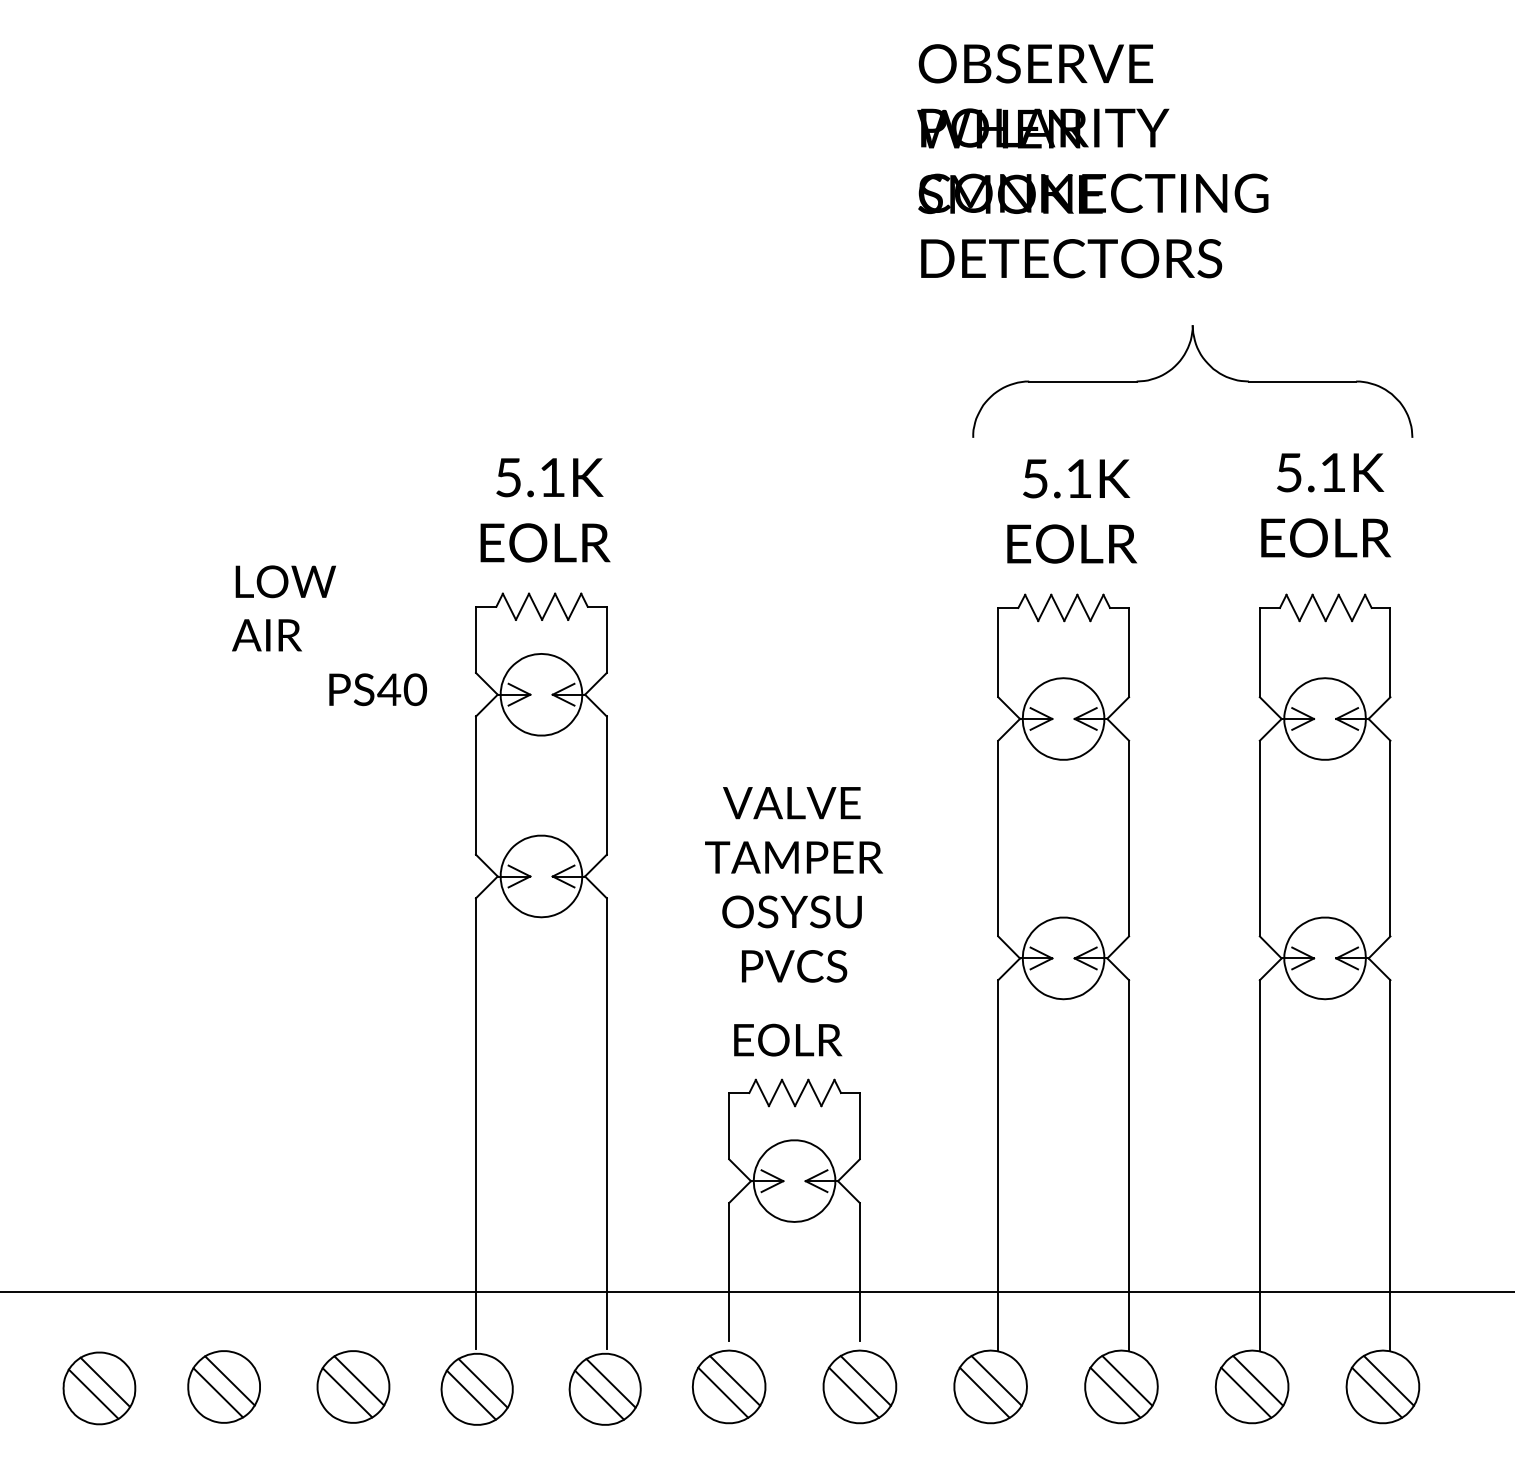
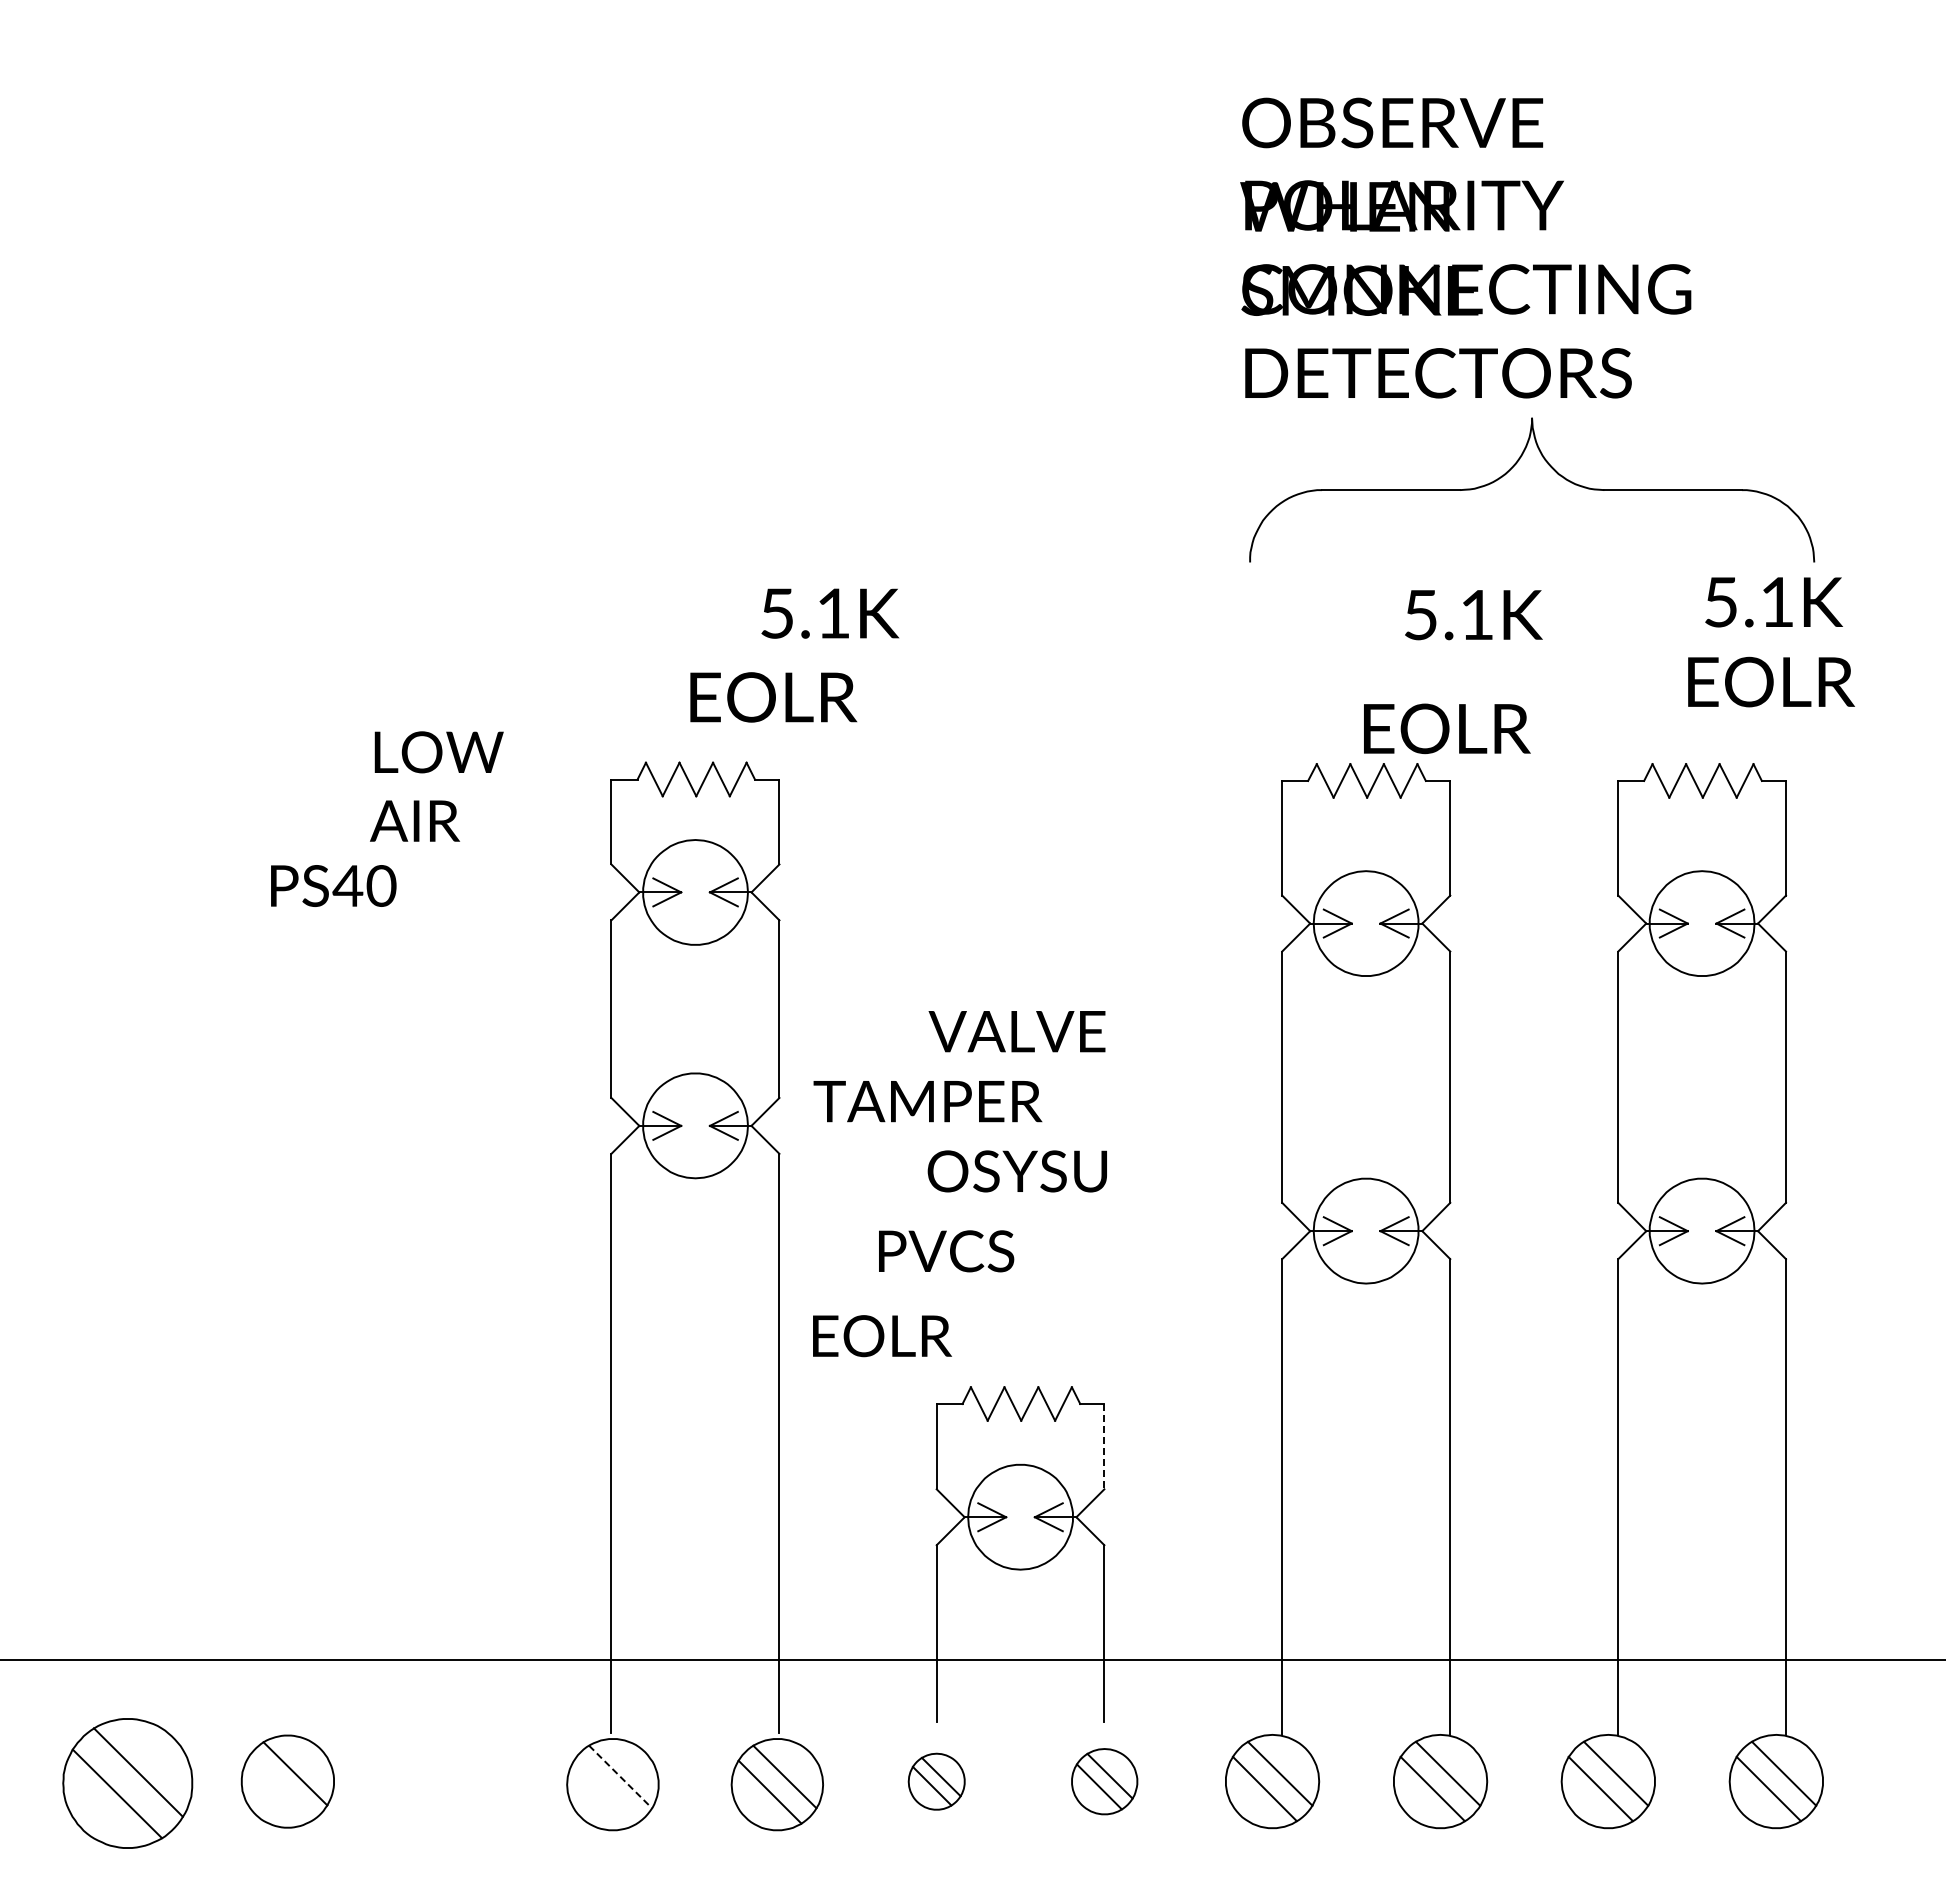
text: (1092, 160) -> (1465, 247), moved
text: (1330, 472) -> (1773, 602), moved
text: (550, 477) -> (830, 613), moved
text: (1076, 479) -> (1473, 615), moved
text: (1326, 537) -> (1771, 681), moved
text: (545, 542) -> (773, 697), moved
text: (1072, 543) -> (1447, 728), moved
text: (283, 608) -> (436, 786), moved
text: (377, 689) -> (333, 885), moved
text: (793, 857) -> (927, 1101), moved
text: (794, 966) -> (946, 1251), moved
text: (788, 1040) -> (882, 1336), moved
line: (859, 1126) -> (1104, 1446), solid -> dashed
line: (483, 1383) -> (620, 1777), solid -> dashed
part: (353, 1386) -> (453, 1781), removed
part: (729, 1386) -> (936, 1781), size x0.6
part: (859, 1386) -> (1104, 1781), size x0.7
part: (99, 1388) -> (127, 1783), size x1.4
line: (218, 1392) -> (280, 1788), removed
line: (471, 1394) -> (605, 1791), removed

